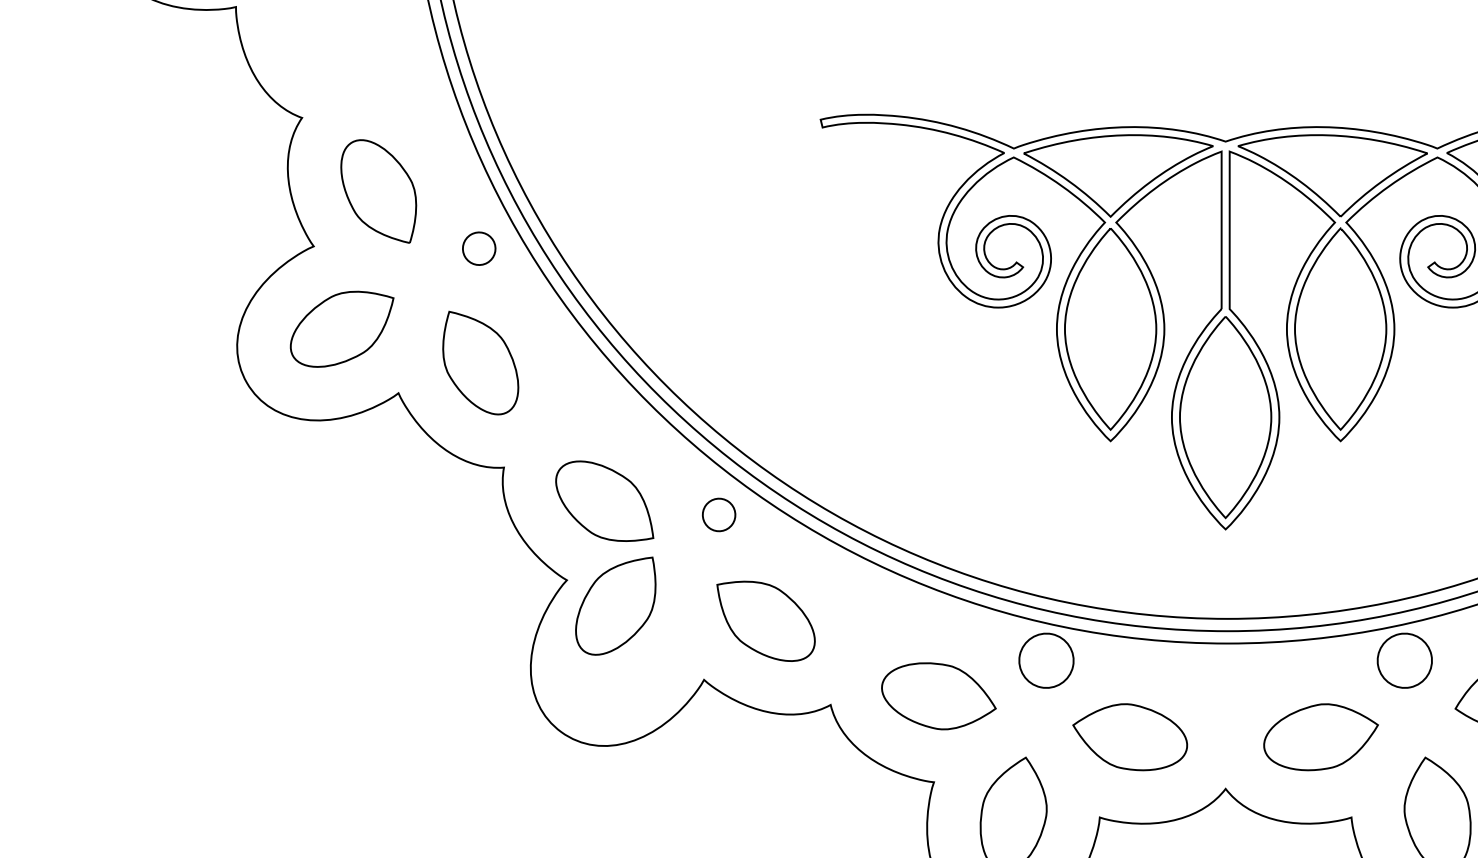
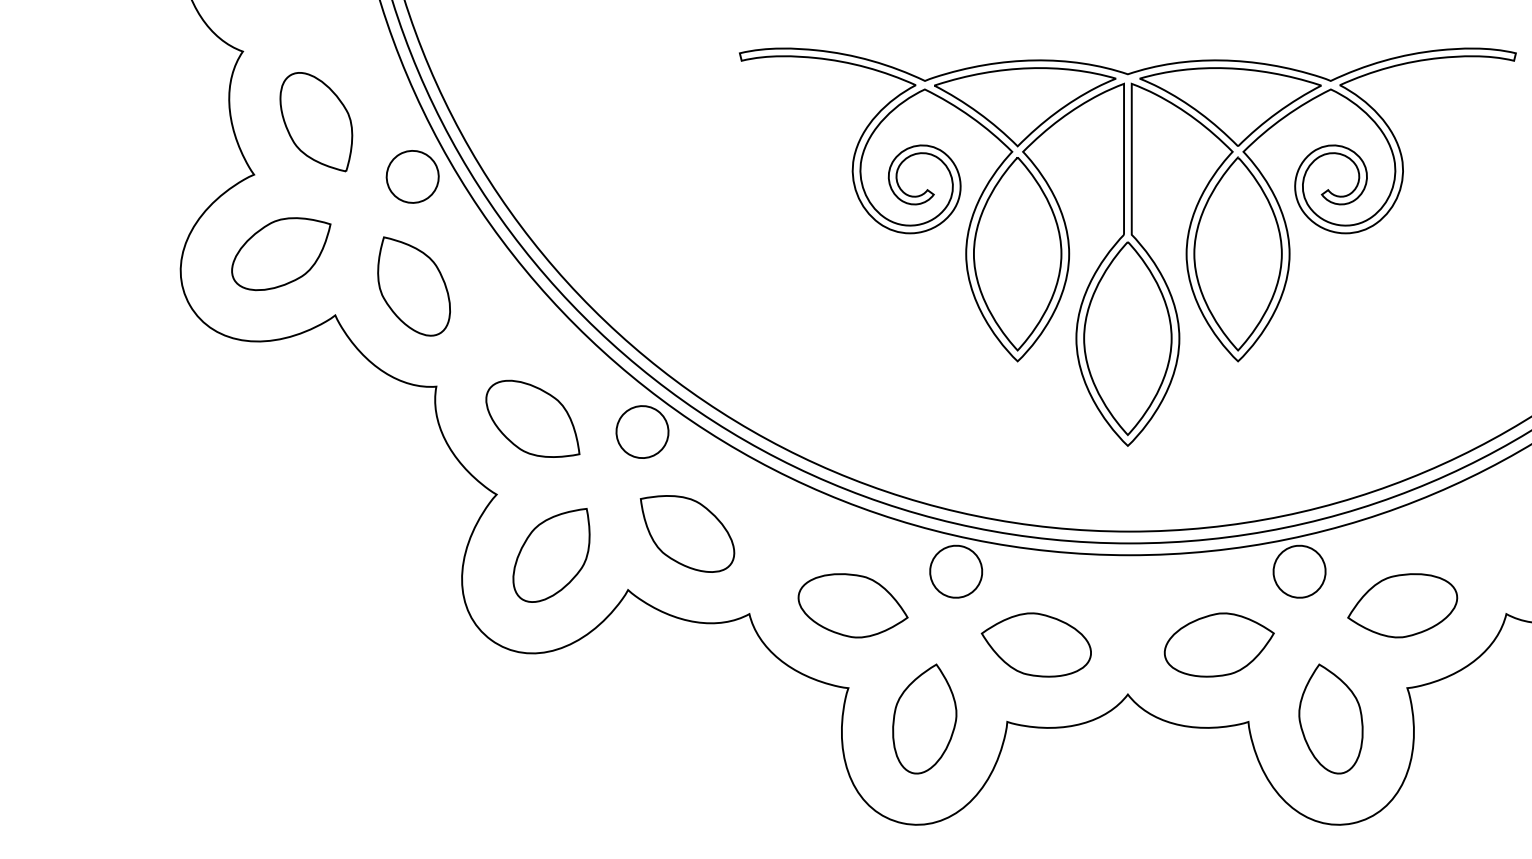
part: (479, 248) -> (412, 176), size x1.67
part: (719, 514) -> (642, 431), size x1.67
part: (615, 606) -> (551, 555), moved

